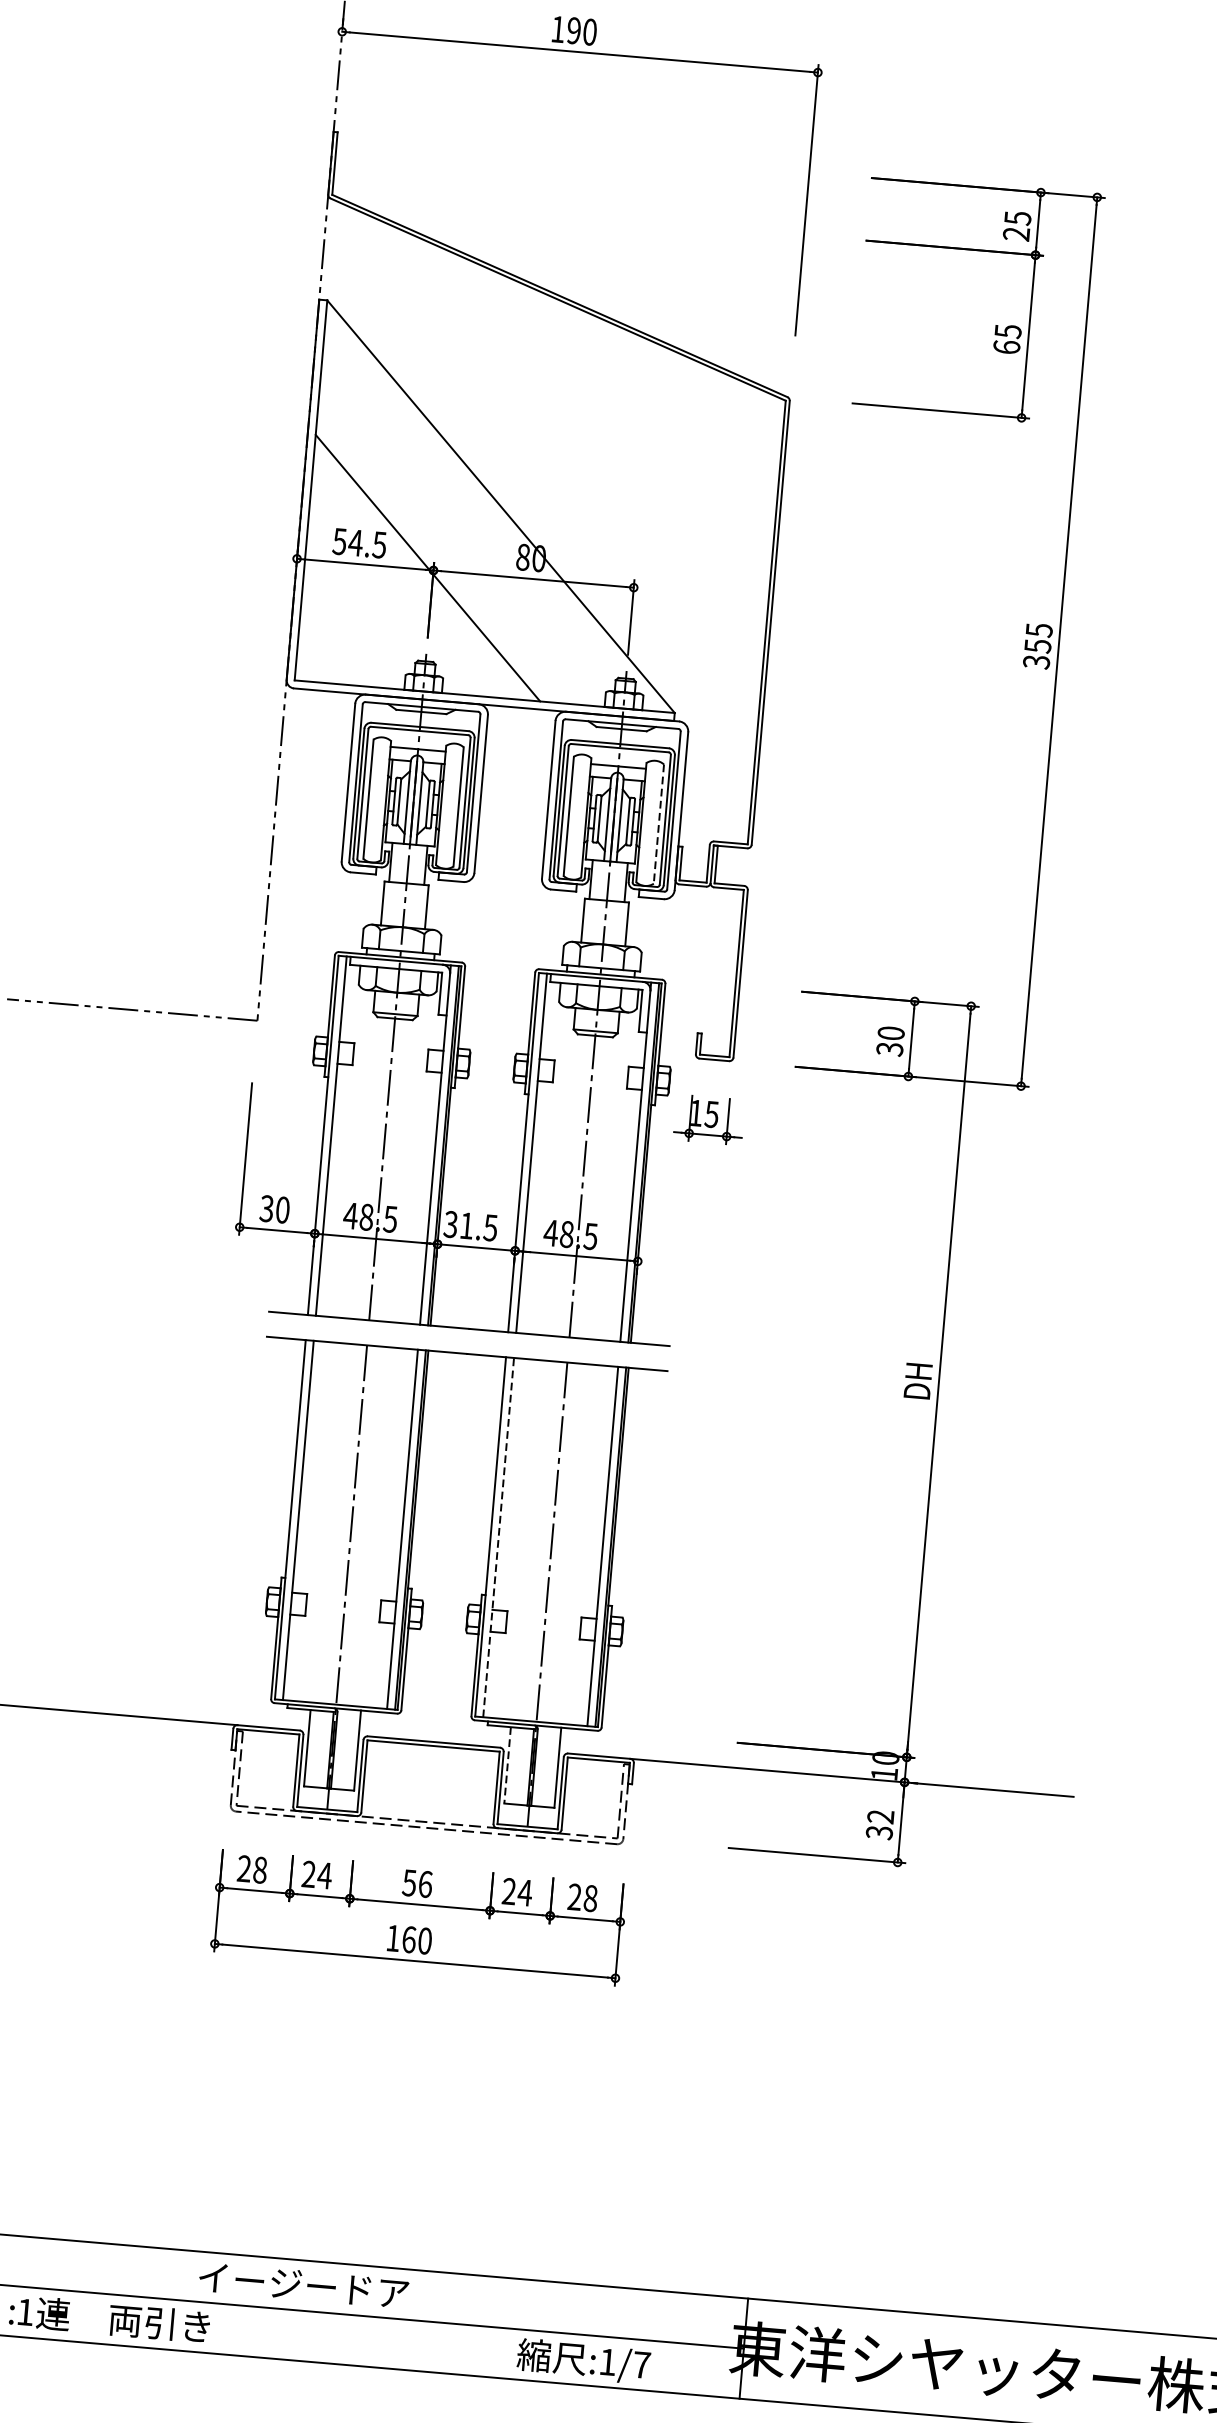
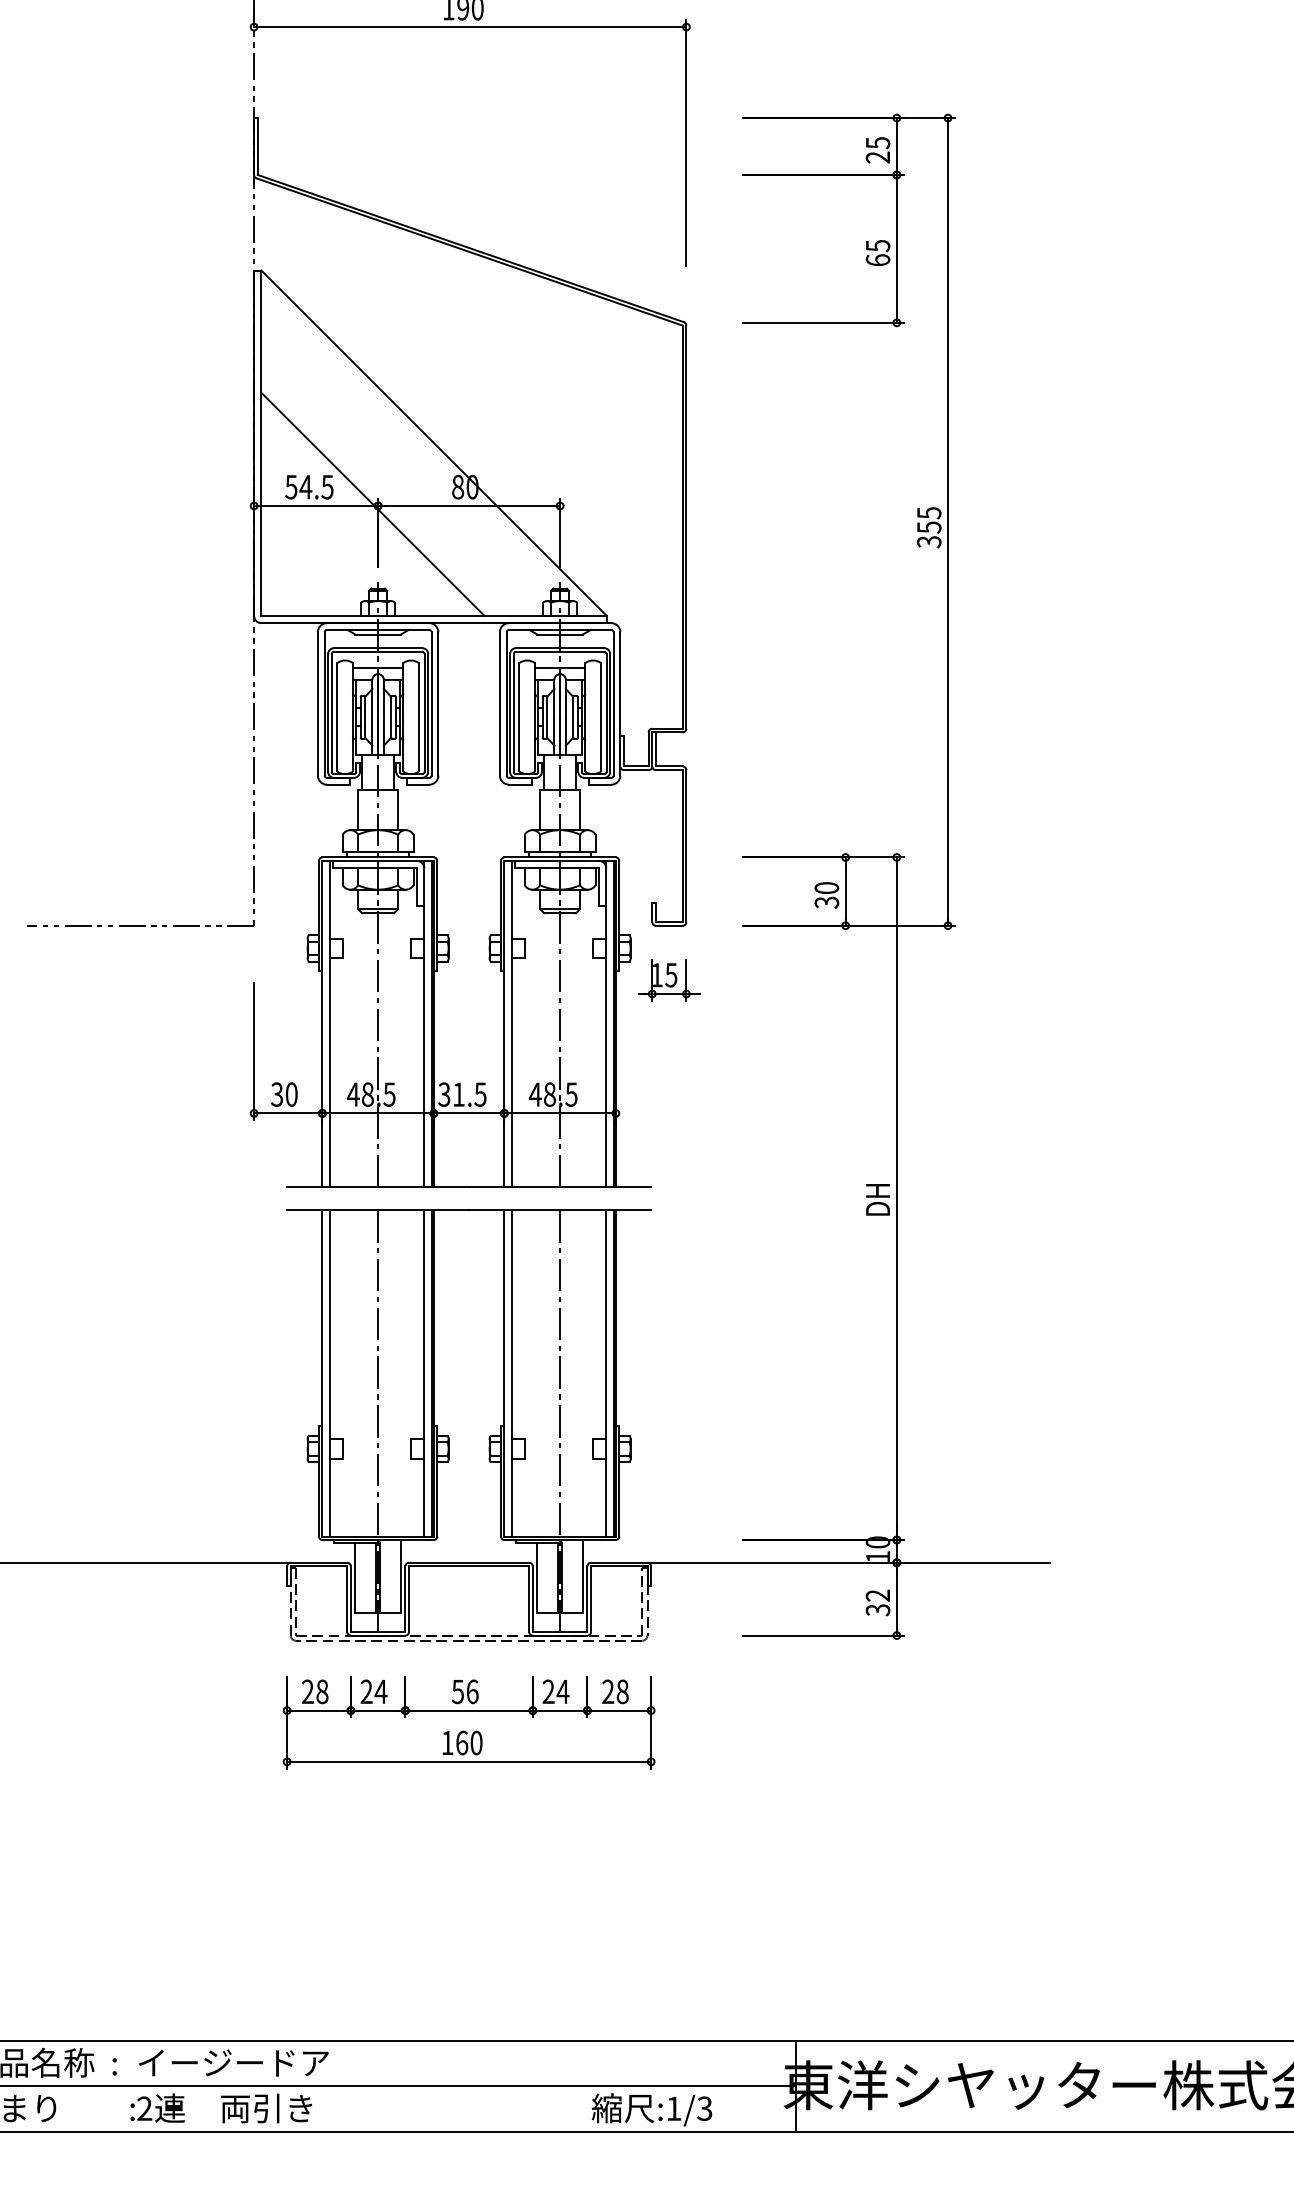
line: (659, 824) -> (601, 717), dashed -> solid
line: (498, 1536) -> (511, 1372), dashed -> solid
line: (507, 1765) -> (537, 1578), dashed -> solid
text: (303, 2284) -> (233, 2062), moved
text: (25, 2311) -> (144, 2108), 1 -> 2
text: (641, 2364) -> (704, 2108), :1/7 -> :1/3

